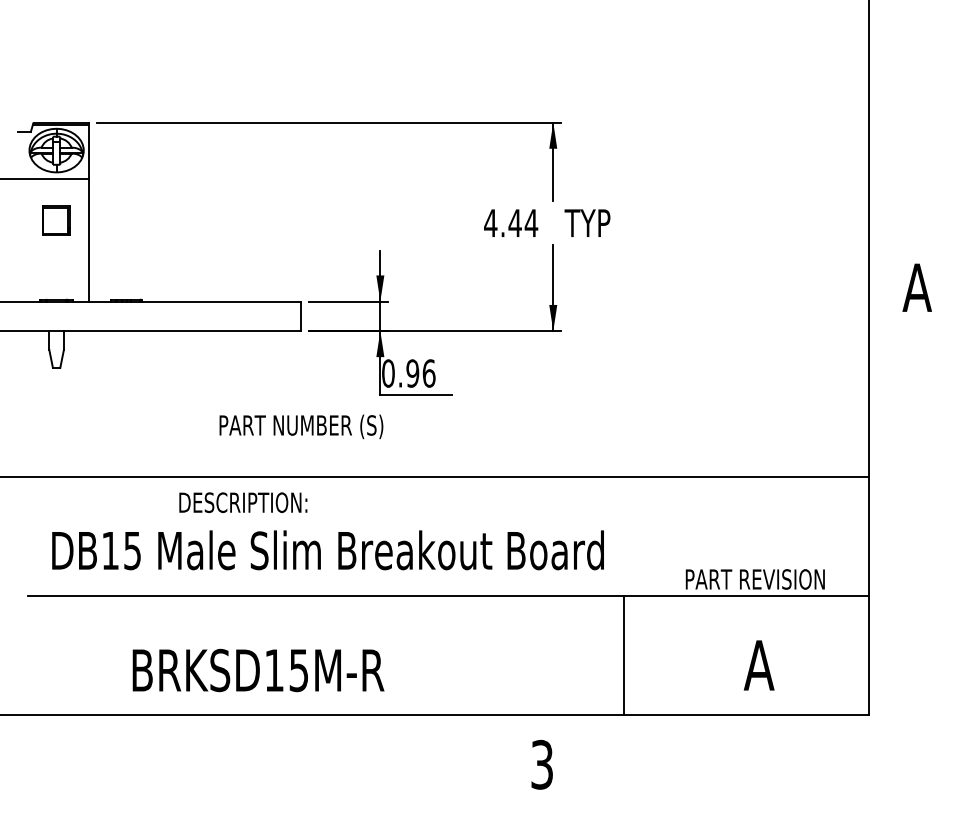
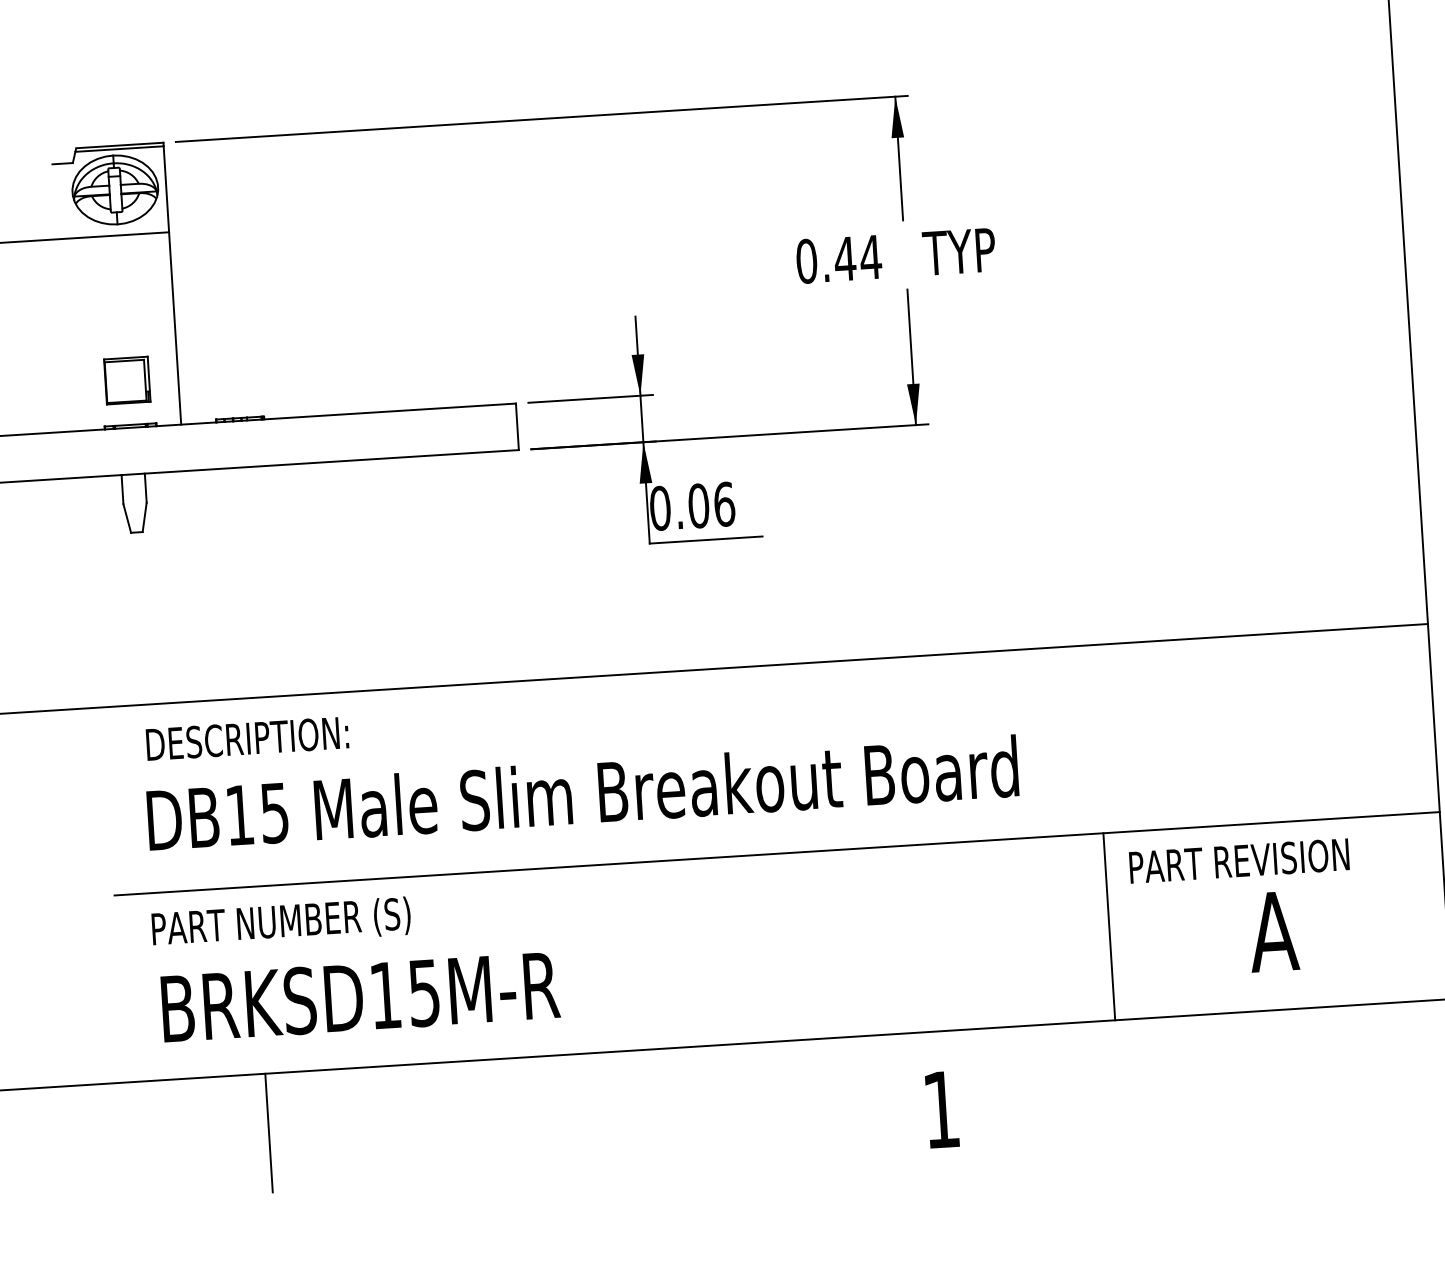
part: (56, 220) -> (127, 380), moved
text: (490, 223) -> (806, 261), 4.44 -> 0.44
text: (412, 373) -> (698, 505), 0.96 -> 0.06
text: (301, 426) -> (281, 922), moved
text: (243, 502) -> (247, 738), moved
text: (754, 579) -> (1238, 861), moved
line: (623, 655) -> (1109, 926), moved
text: (258, 670) -> (360, 997), moved
line: (116, 752) -> (269, 1132), added
text: (541, 764) -> (940, 1109), 3 -> 1

